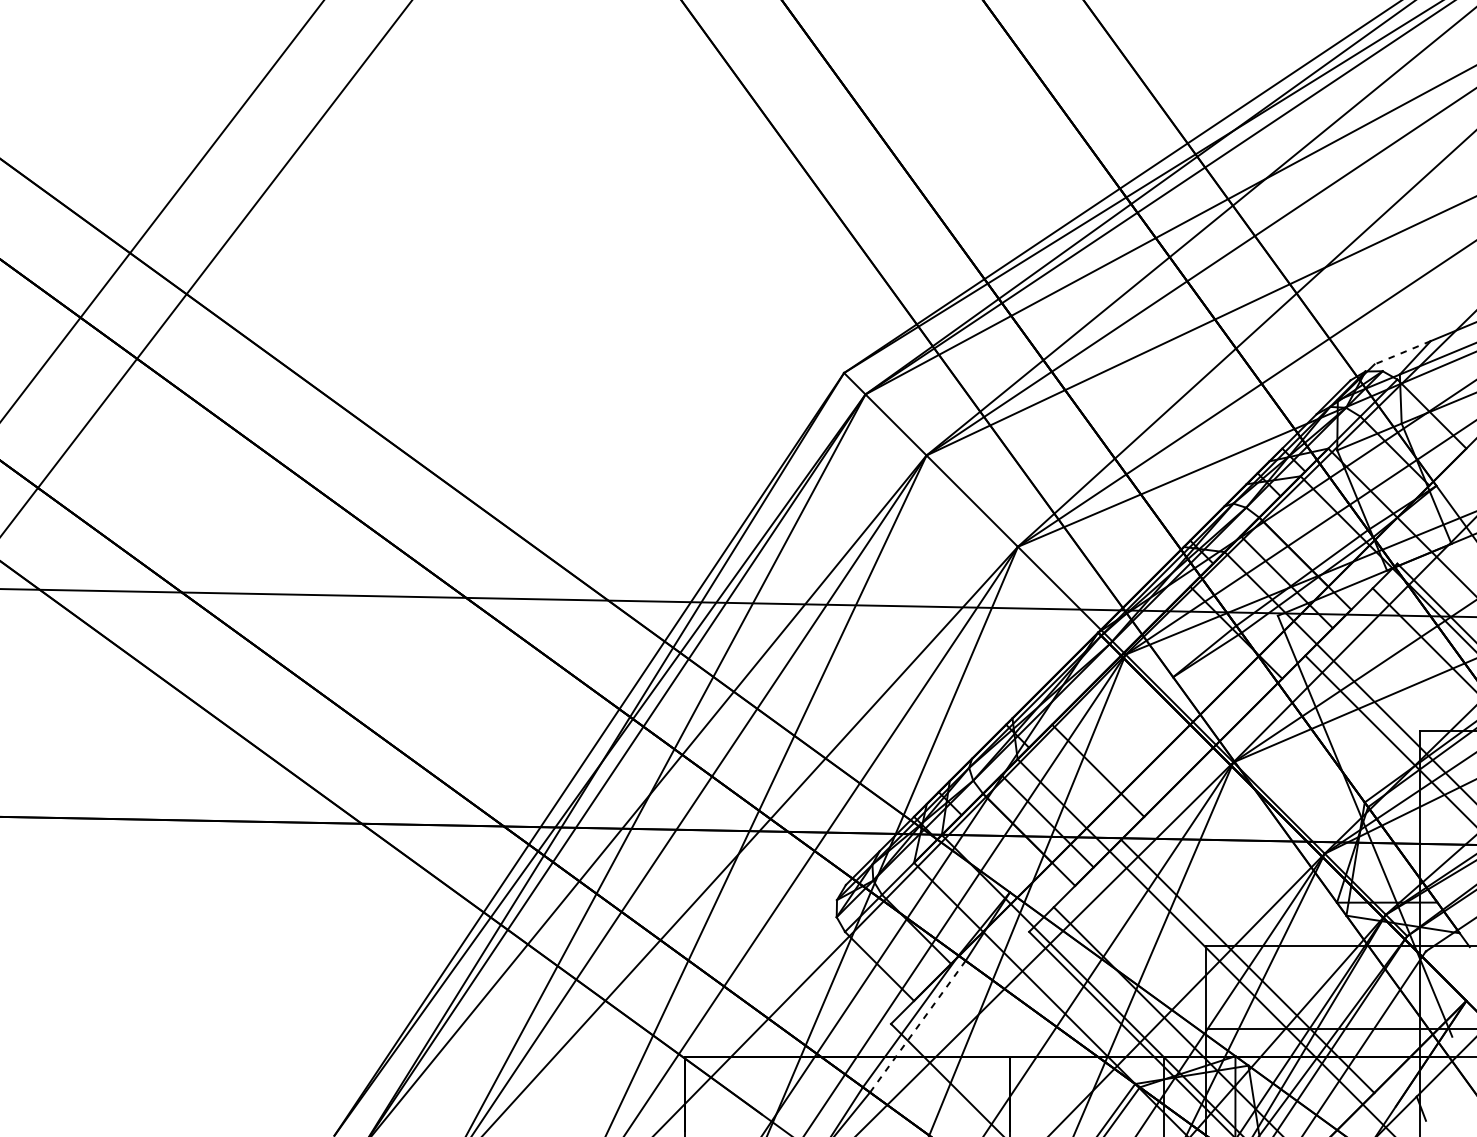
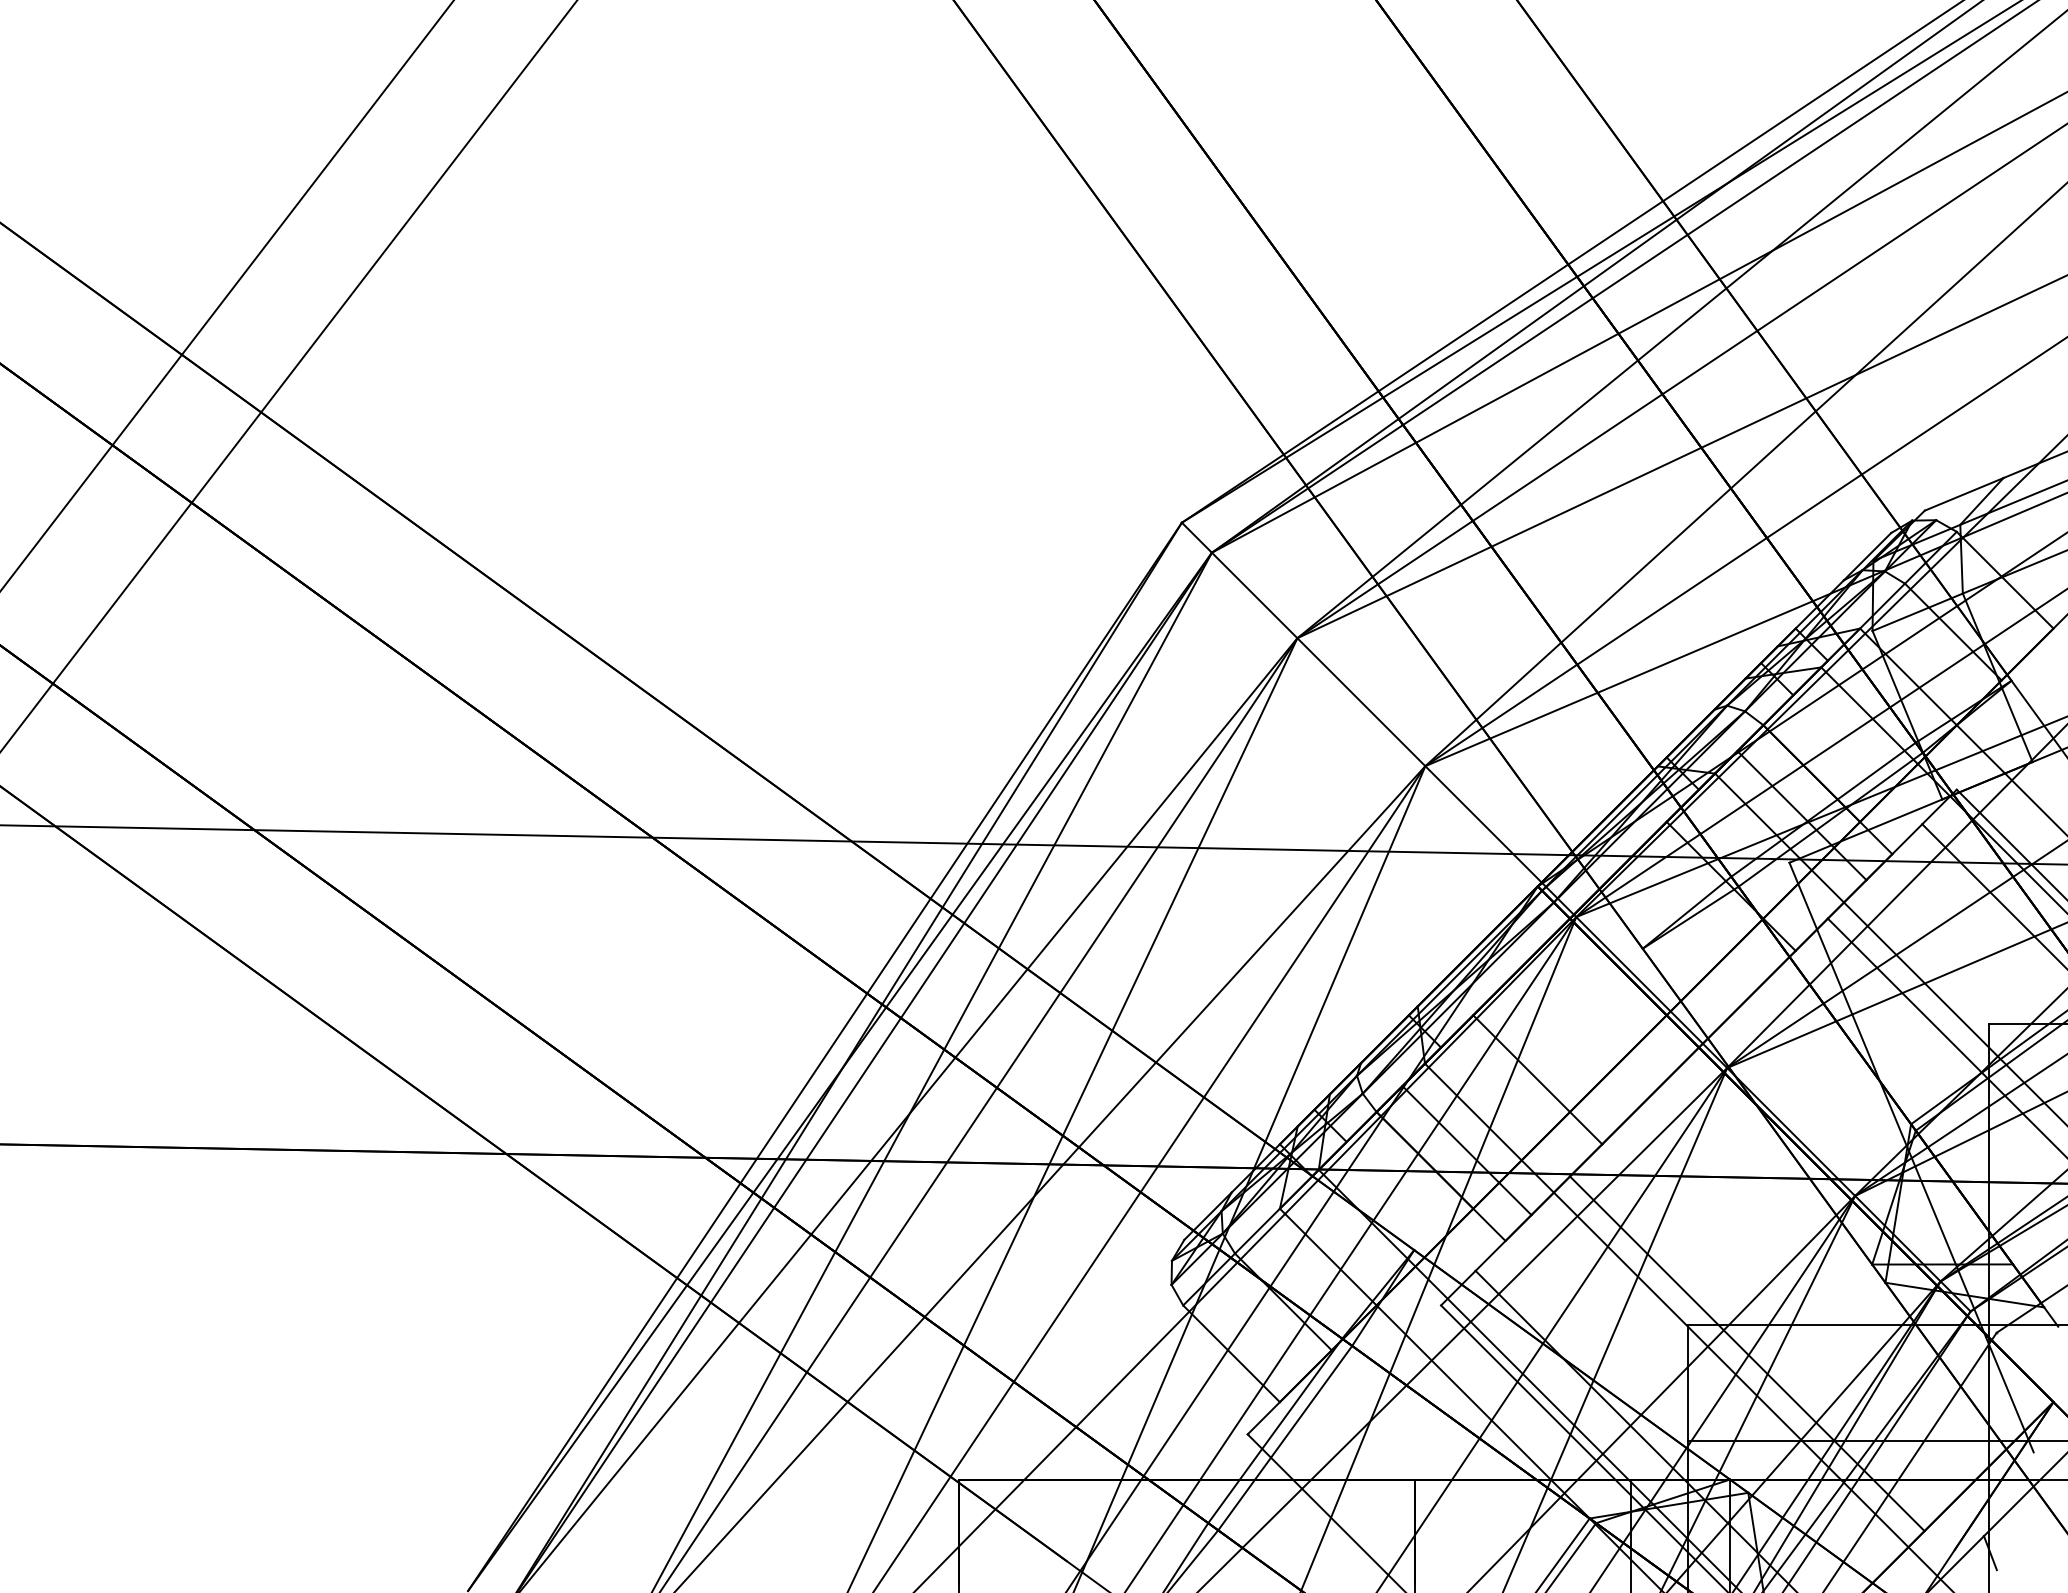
line: (1402, 352) -> (1964, 494), dashed -> solid
line: (918, 1026) -> (1285, 1438), dashed -> solid

